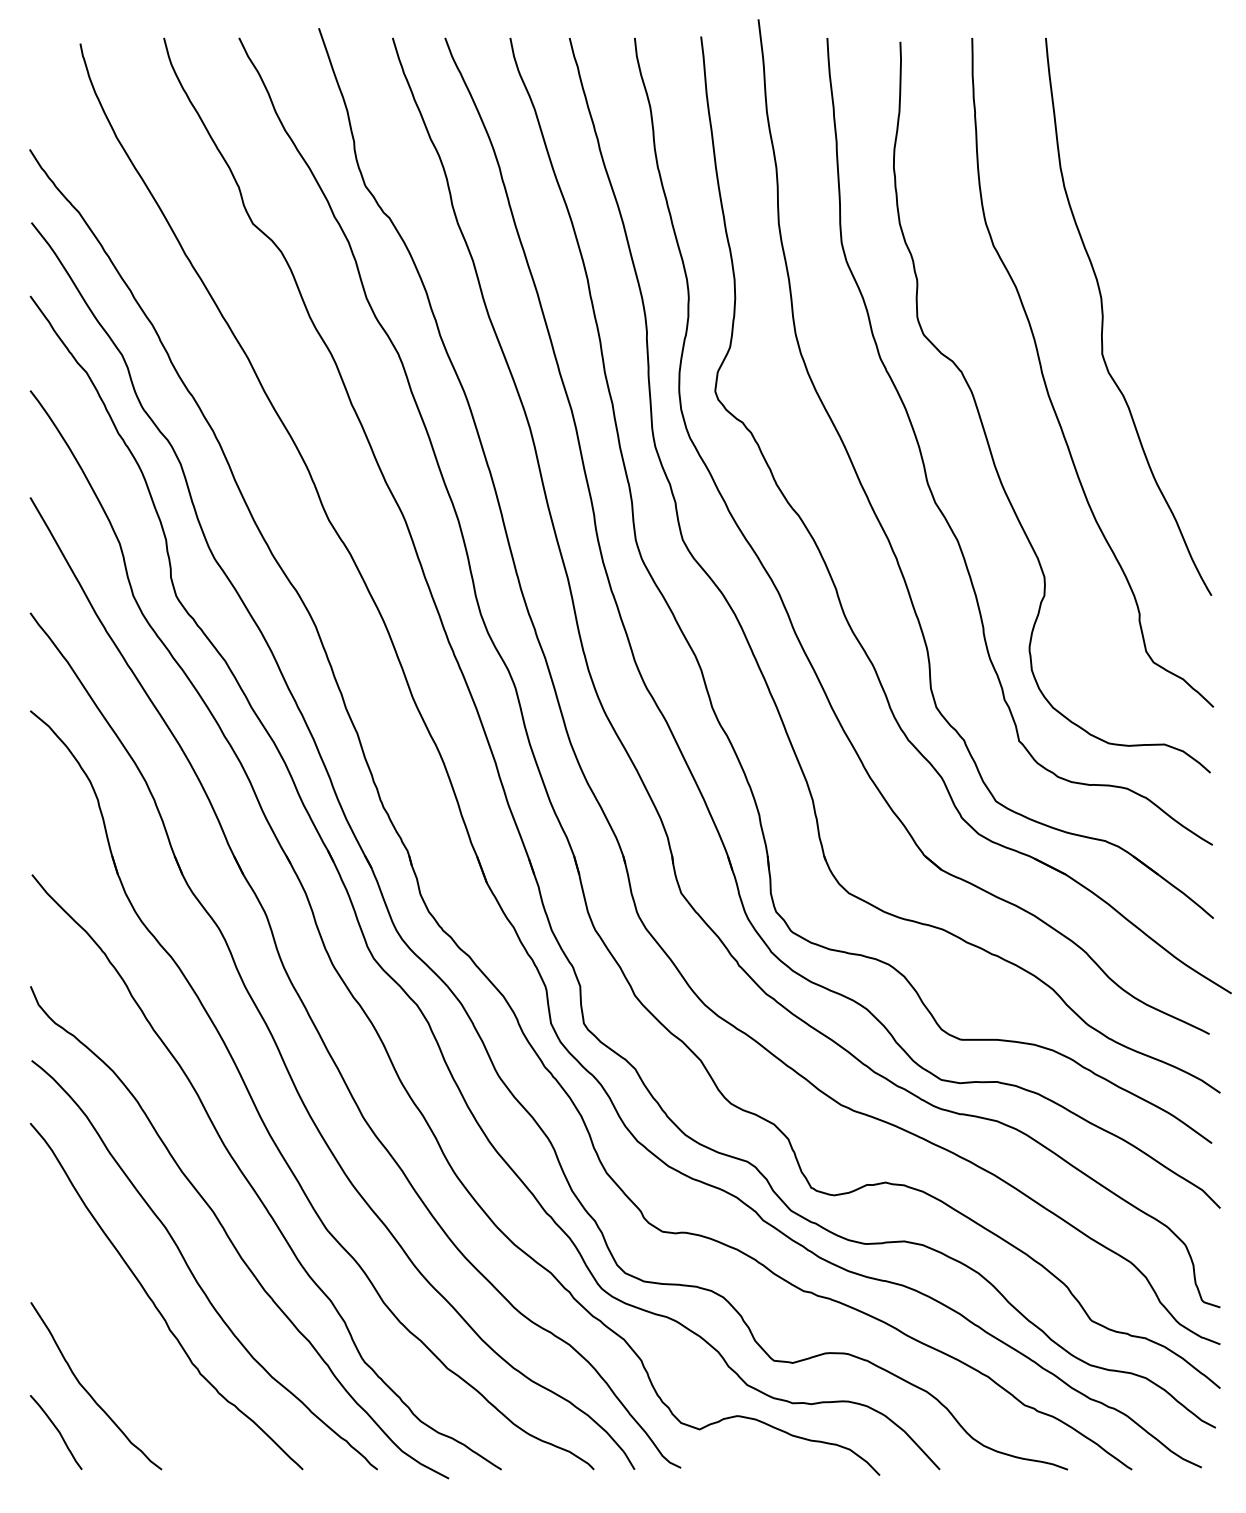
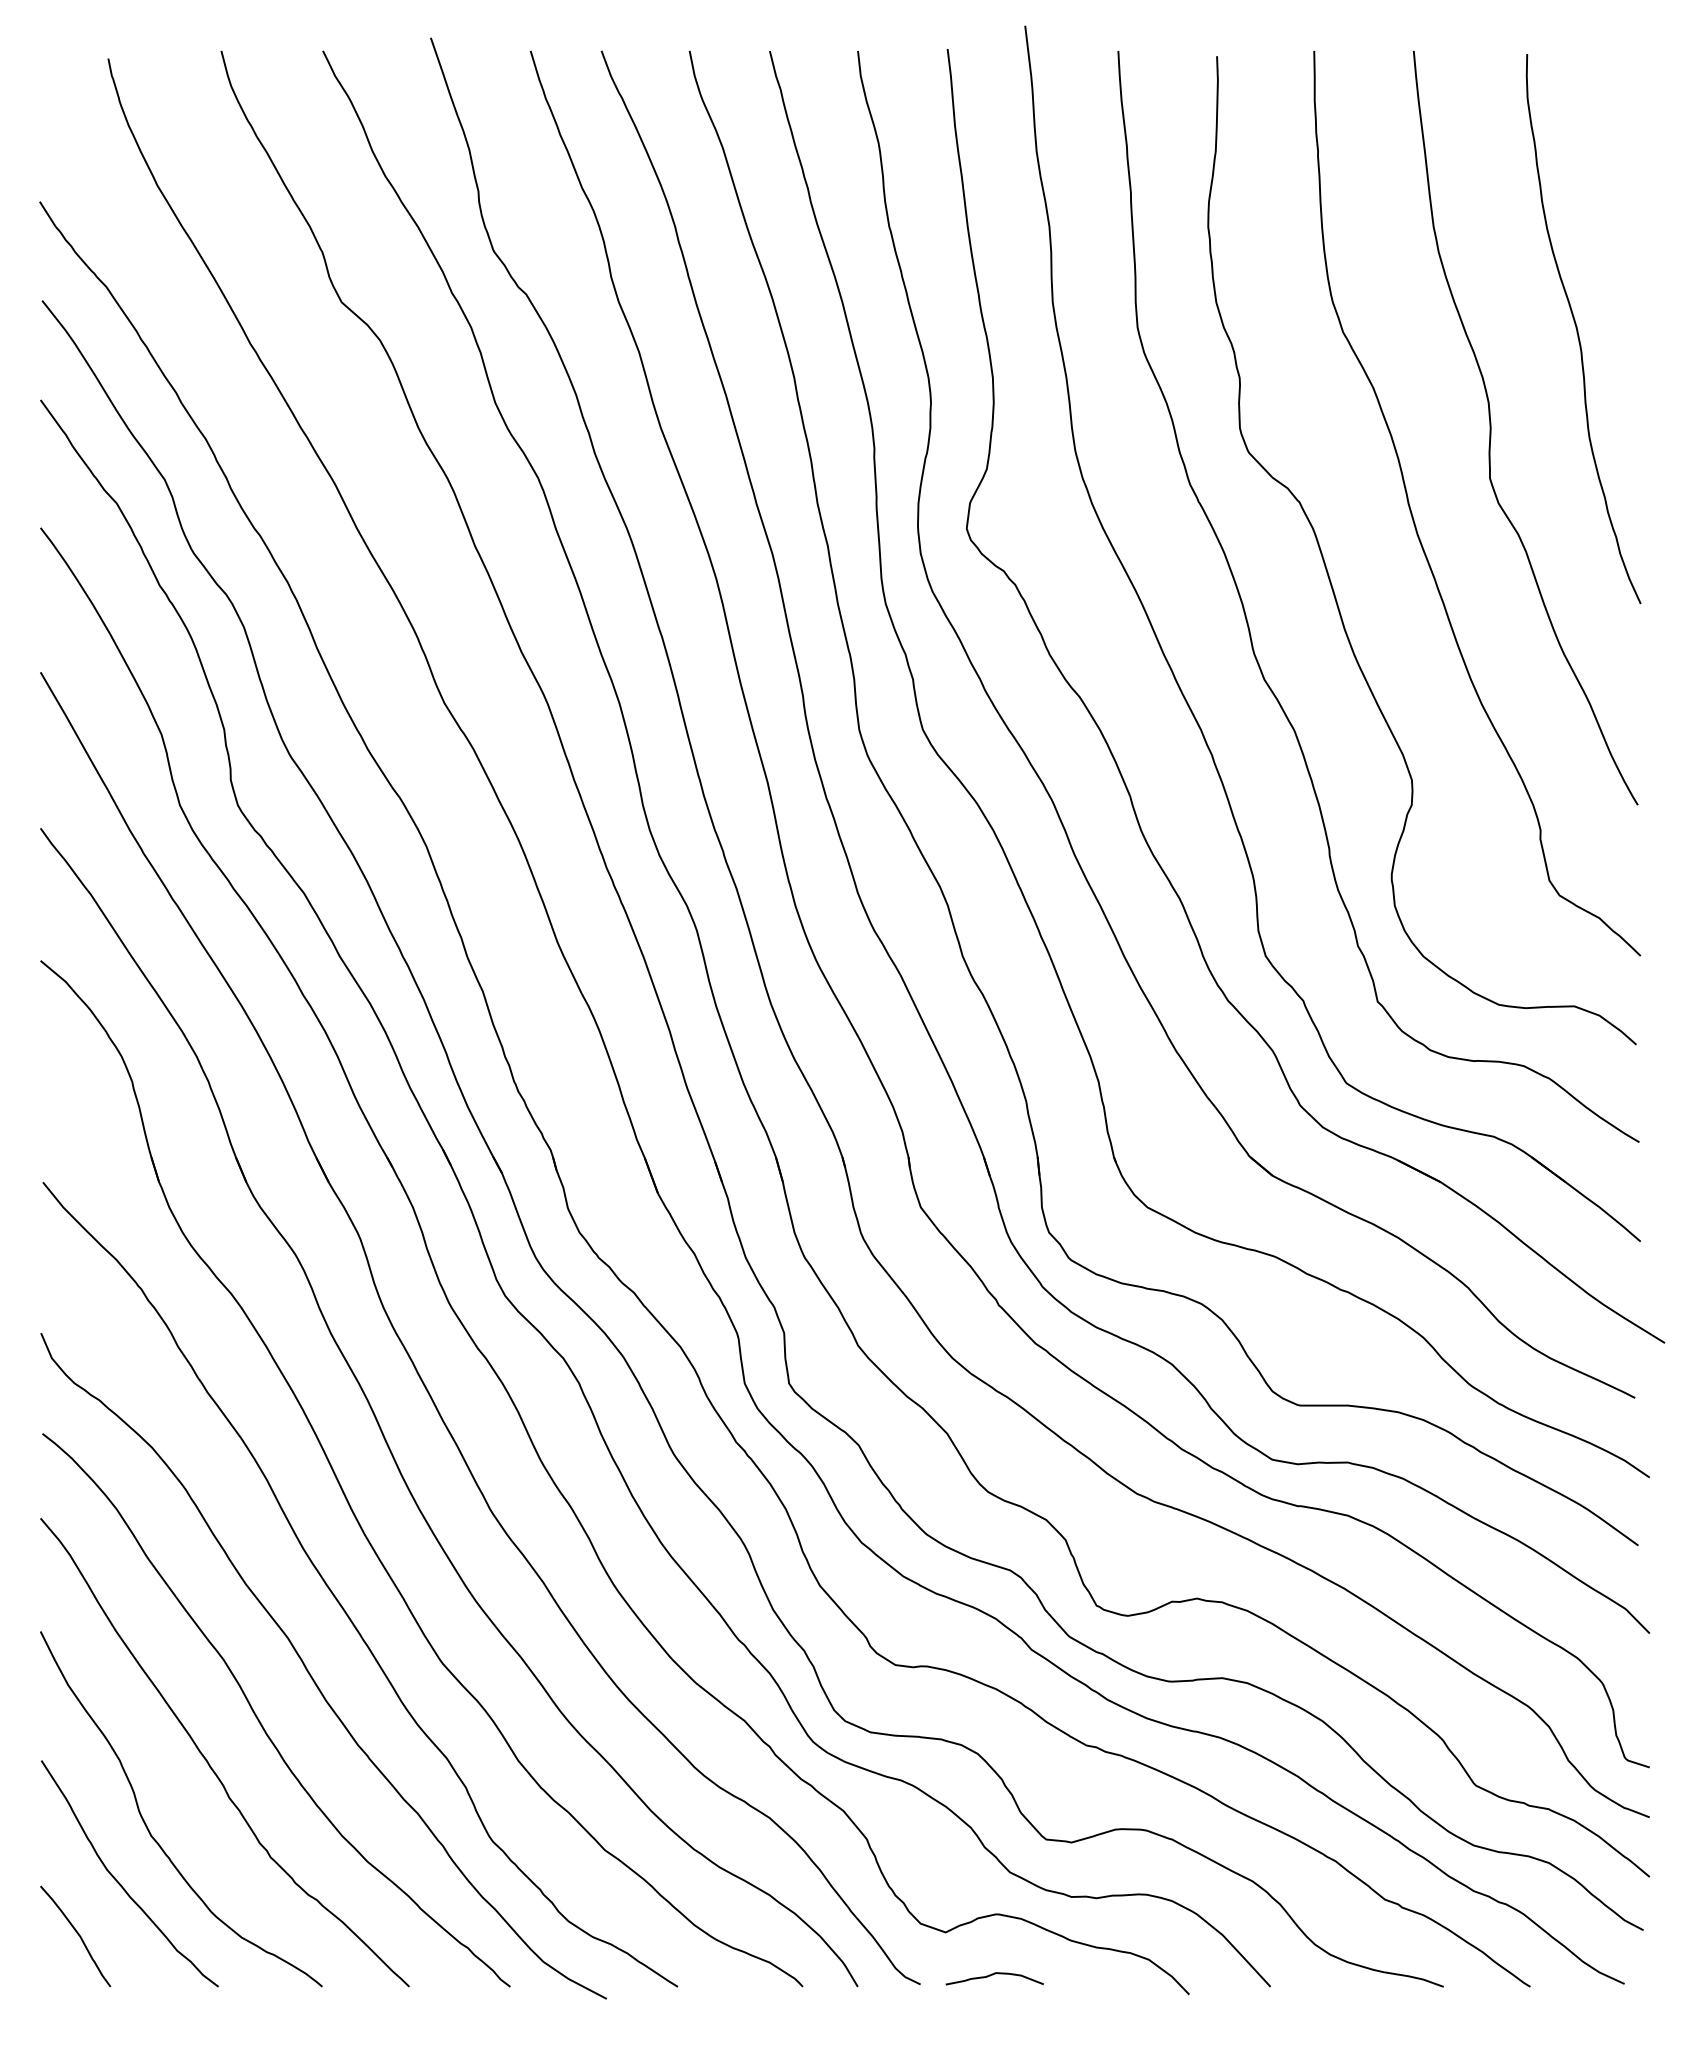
curve: (1167, 244) -> (1578, 330), added
curve: (109, 1350) -> (147, 1825), added
curve: (734, 1461) -> (992, 1975), added

